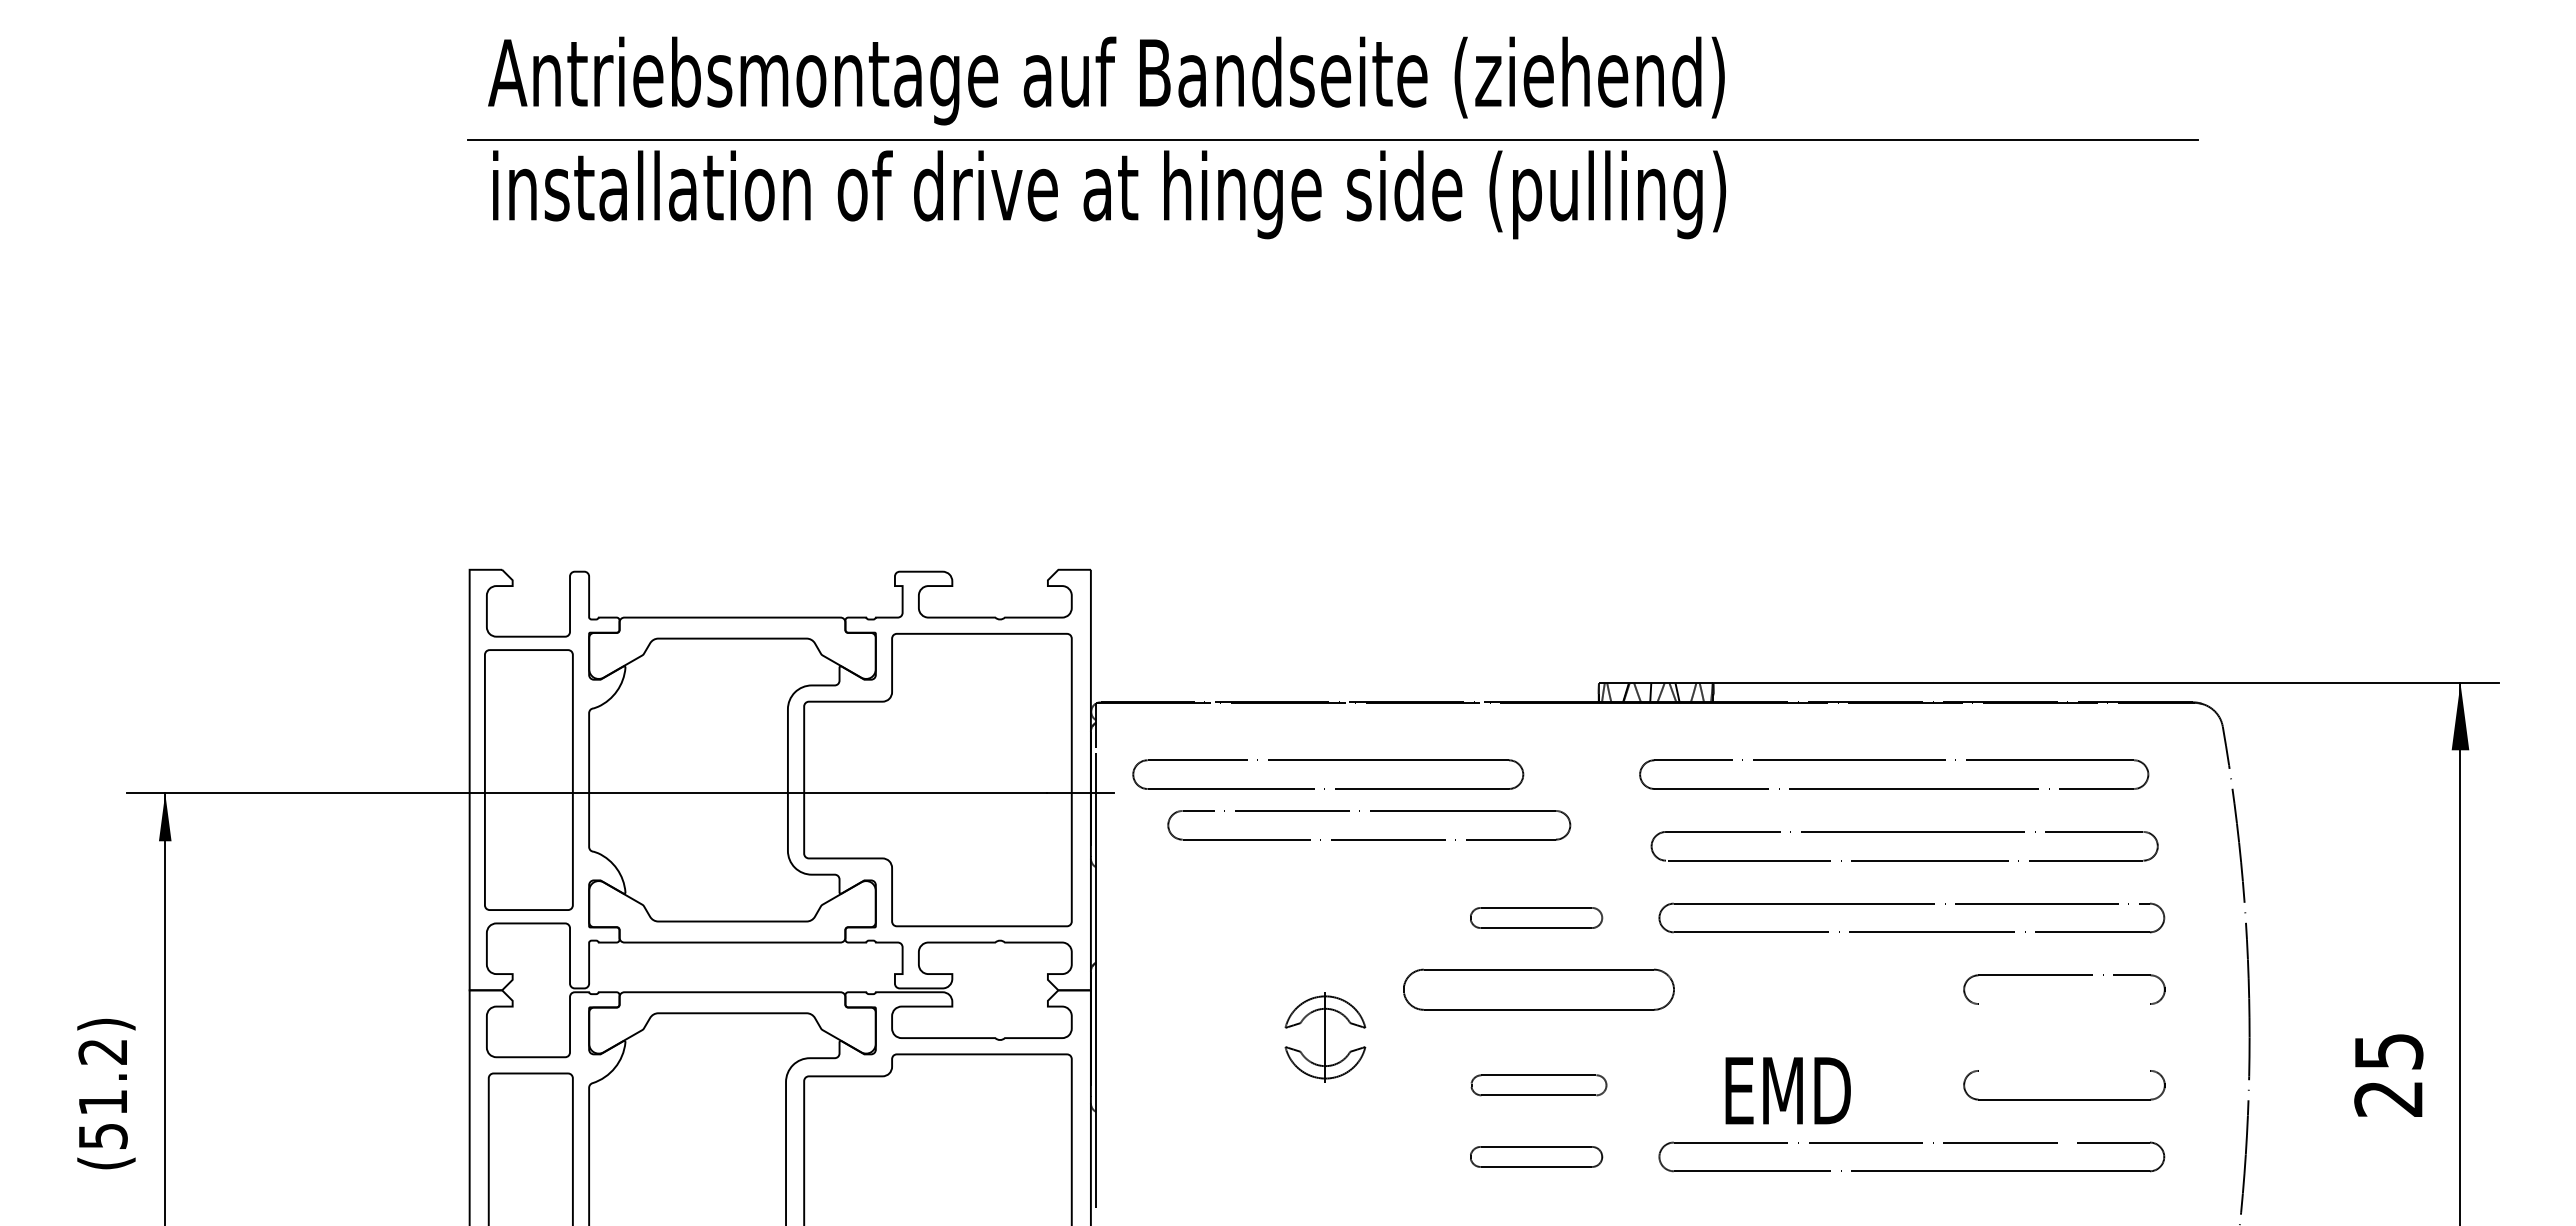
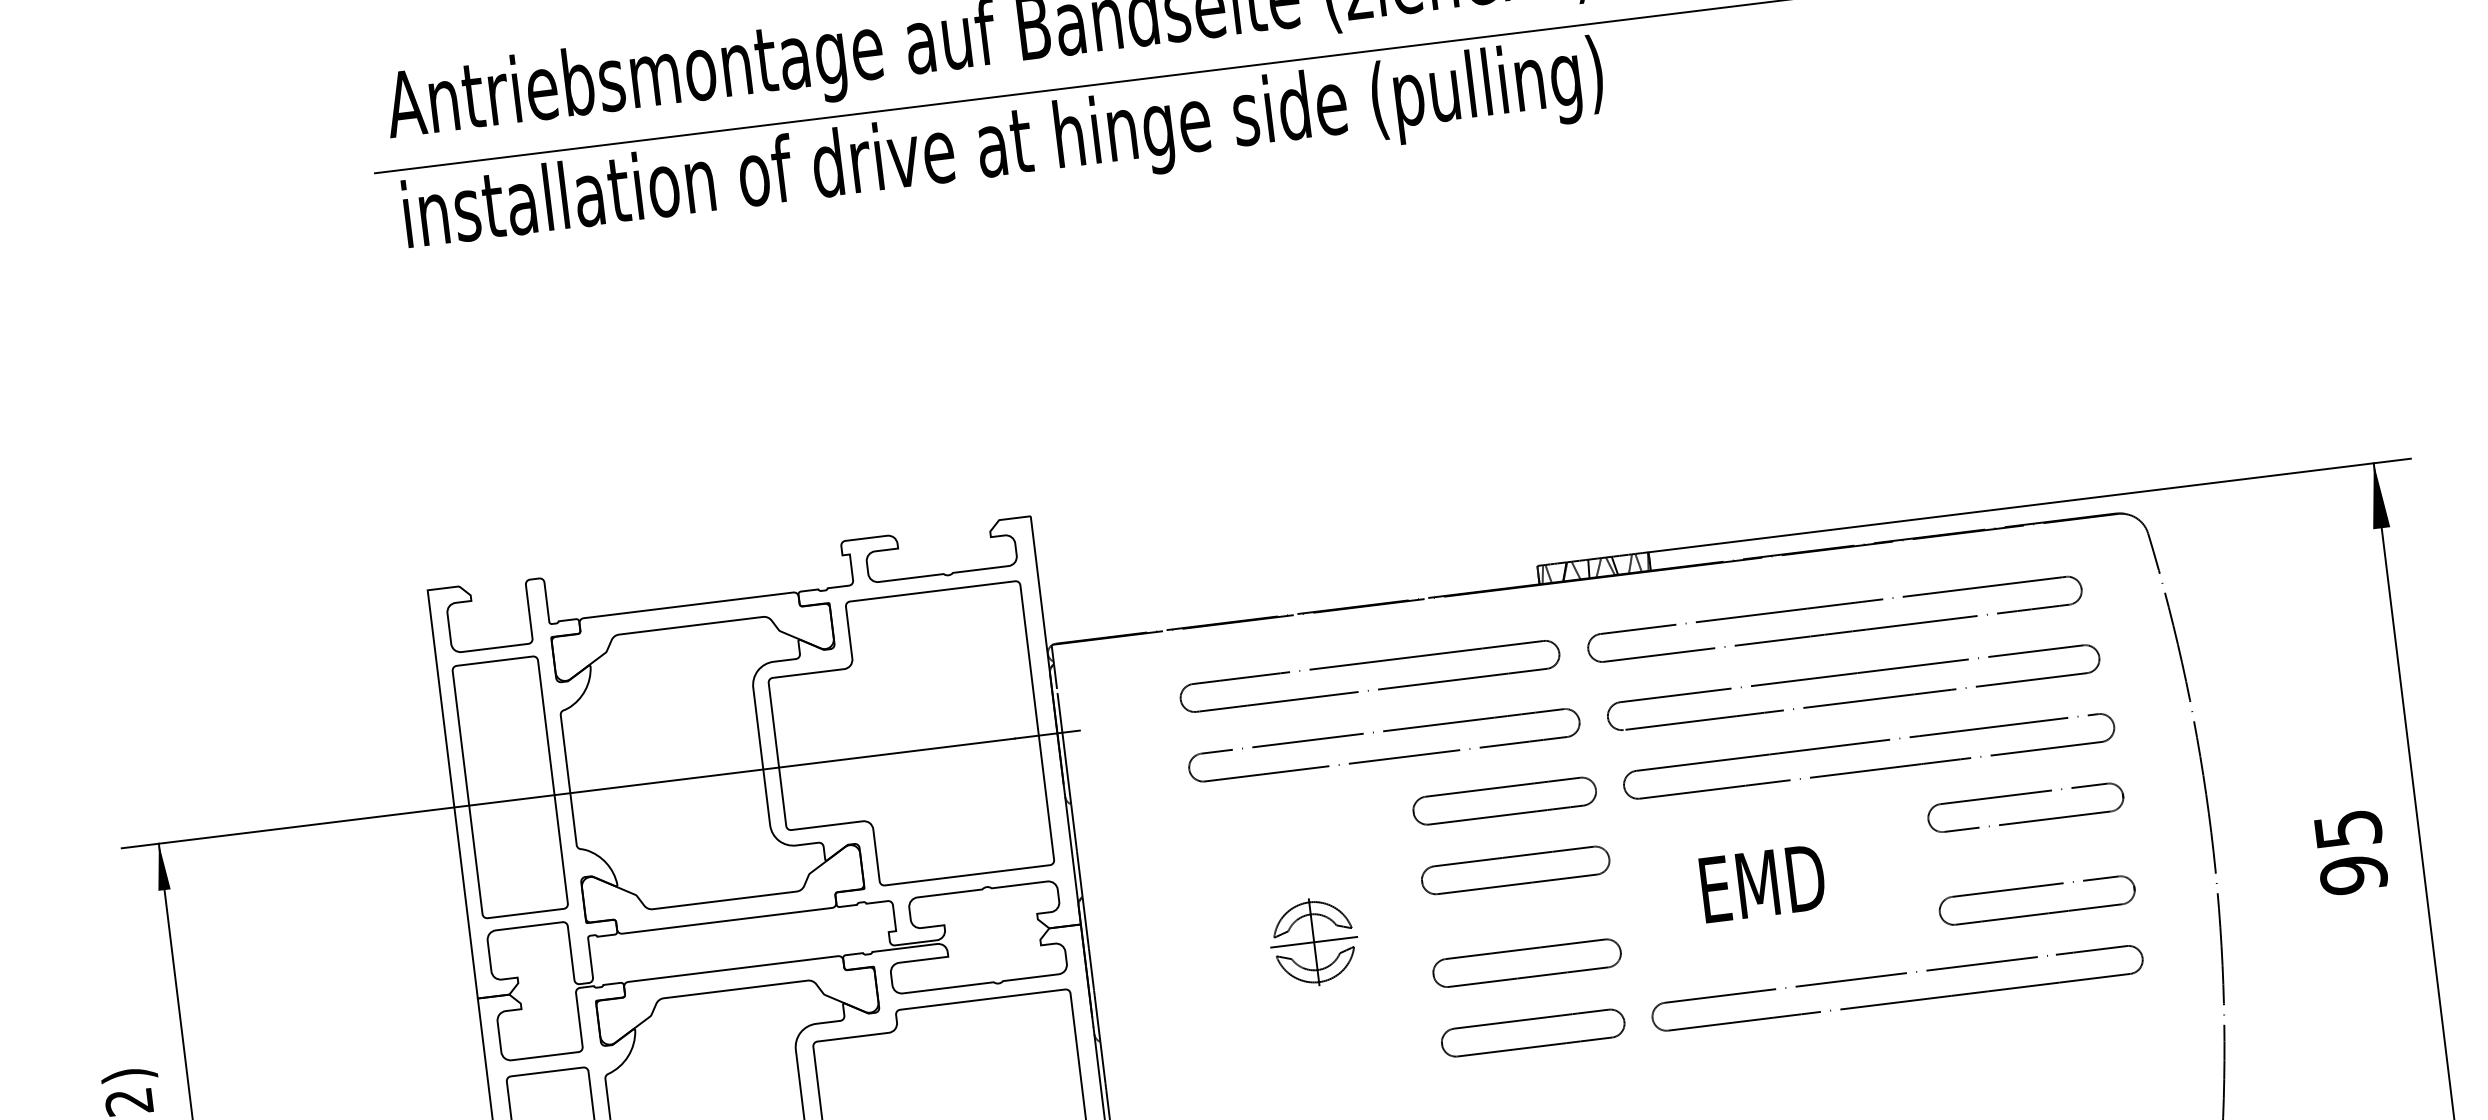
part: (1328, 760) -> (1368, 662), moved
part: (1369, 839) -> (1386, 759), moved
part: (1536, 917) -> (1504, 800), size x1.43
part: (1538, 989) -> (1515, 870), size x0.71
line: (2063, 1004) -> (2026, 822), added
line: (1325, 1037) -> (1314, 942), added
line: (2063, 1070) -> (2034, 886), added
part: (1538, 1085) -> (1526, 963), size x1.43
text: (1787, 1090) -> (1762, 883), moved
text: (2388, 1098) -> (2353, 874), 25 -> 95
part: (1536, 1156) -> (1533, 1032), size x1.43

